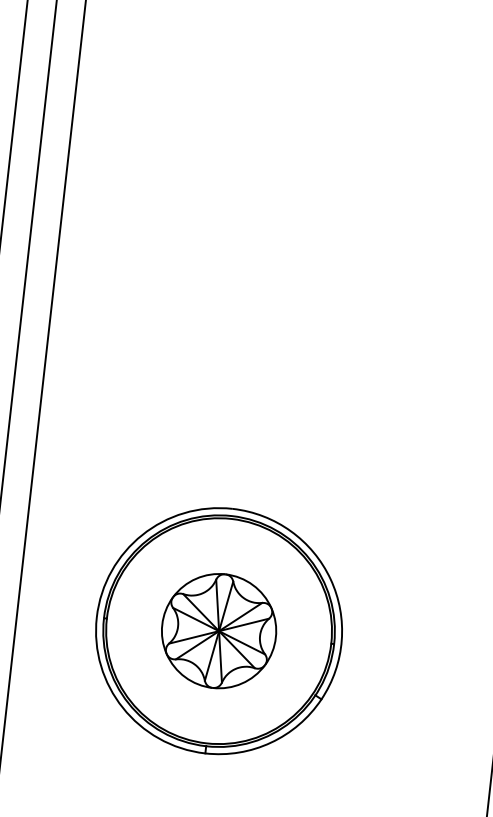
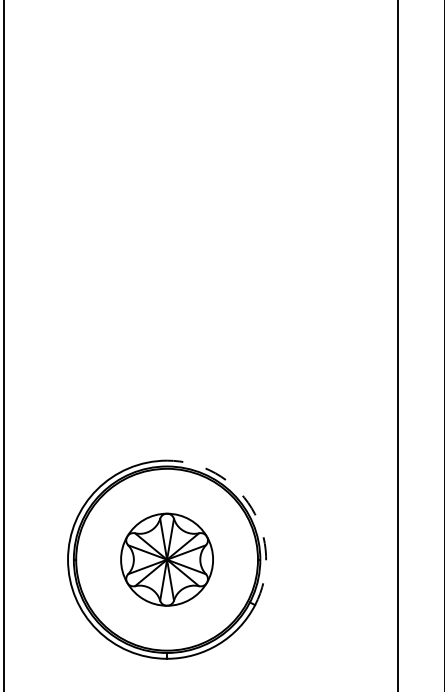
arc: (330, 579) -> (251, 508), solid -> dashed

